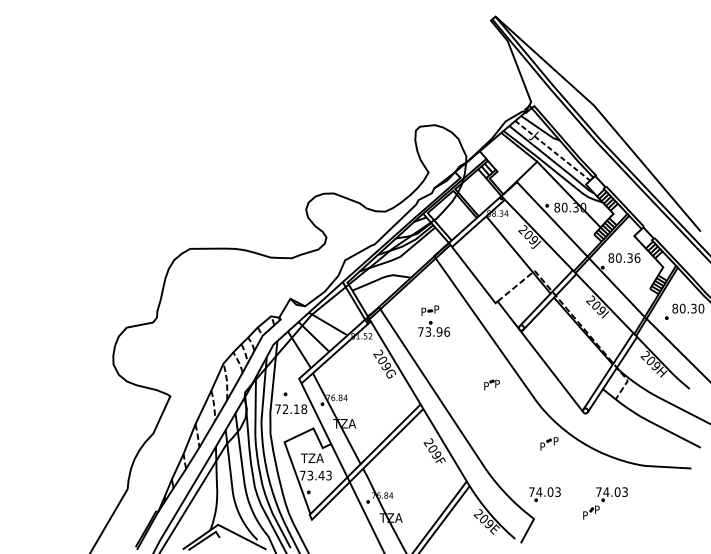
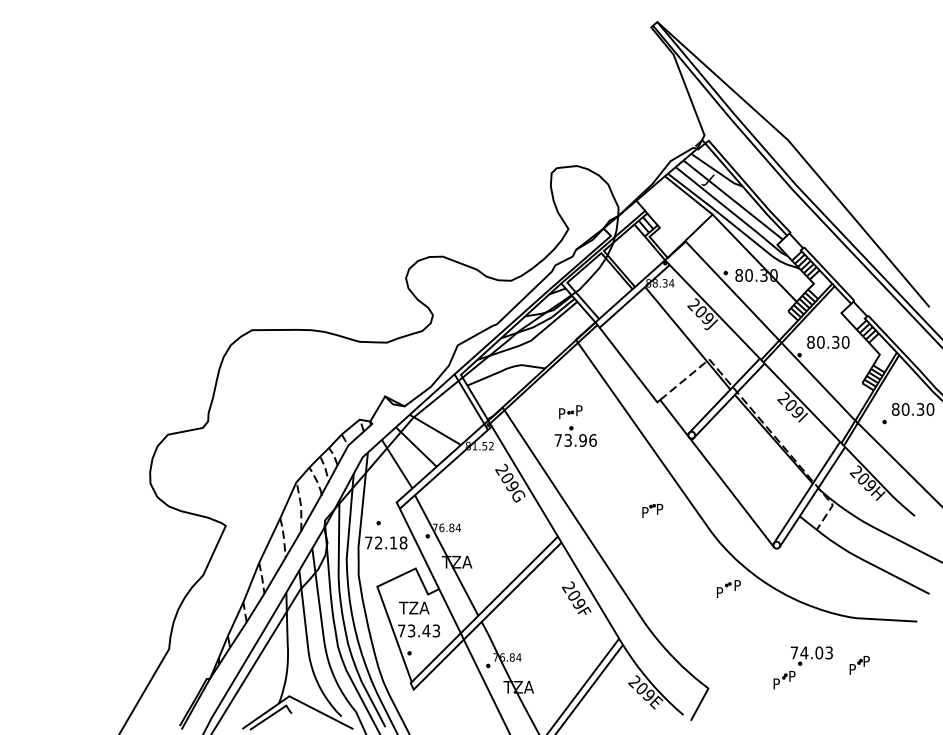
line: (552, 151) -> (733, 200), dashed -> solid
text: (637, 258) -> (845, 342), 80.36 -> 80.30
part: (544, 494) -> (722, 655), removed
part: (647, 501) -> (859, 665), added

